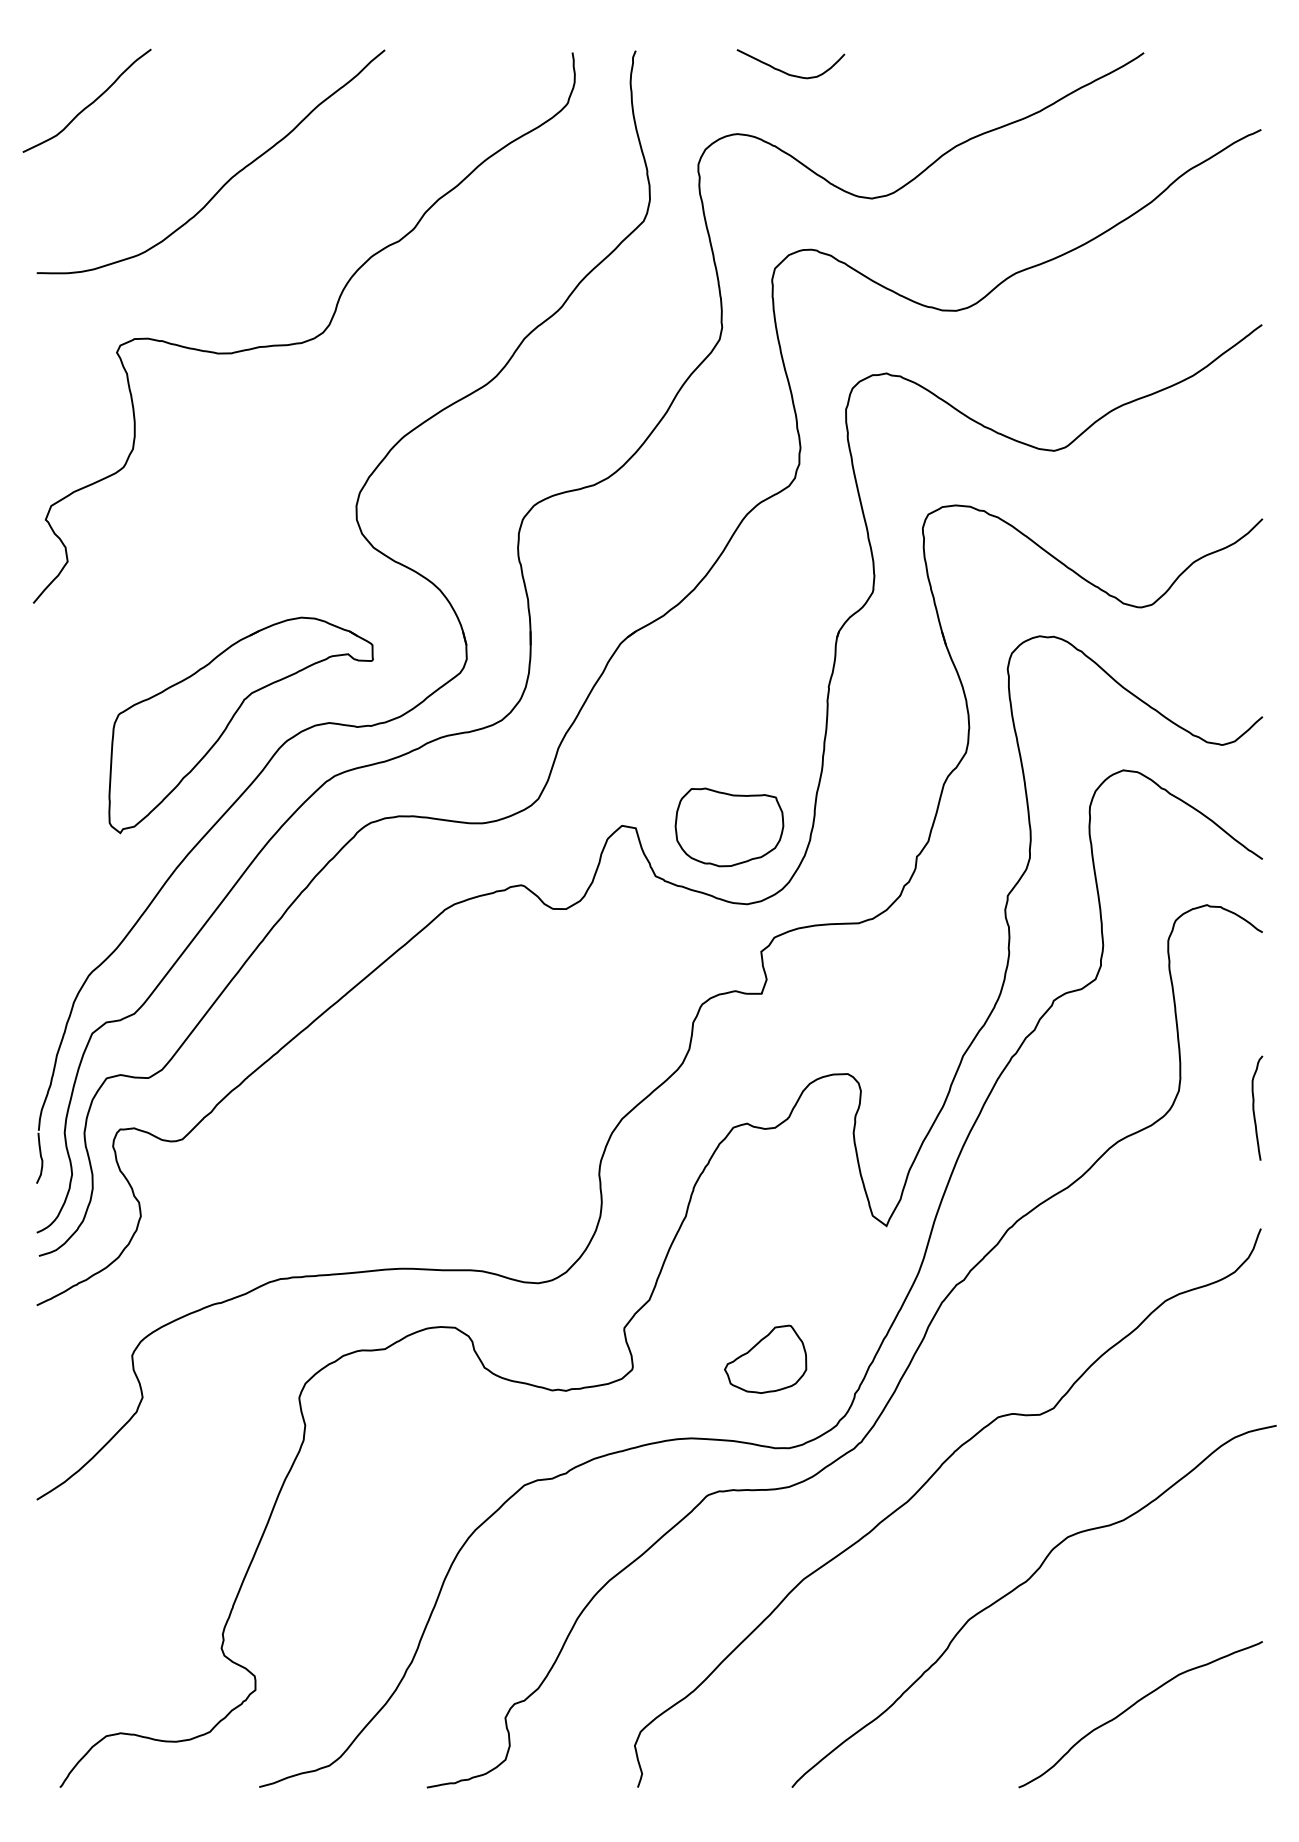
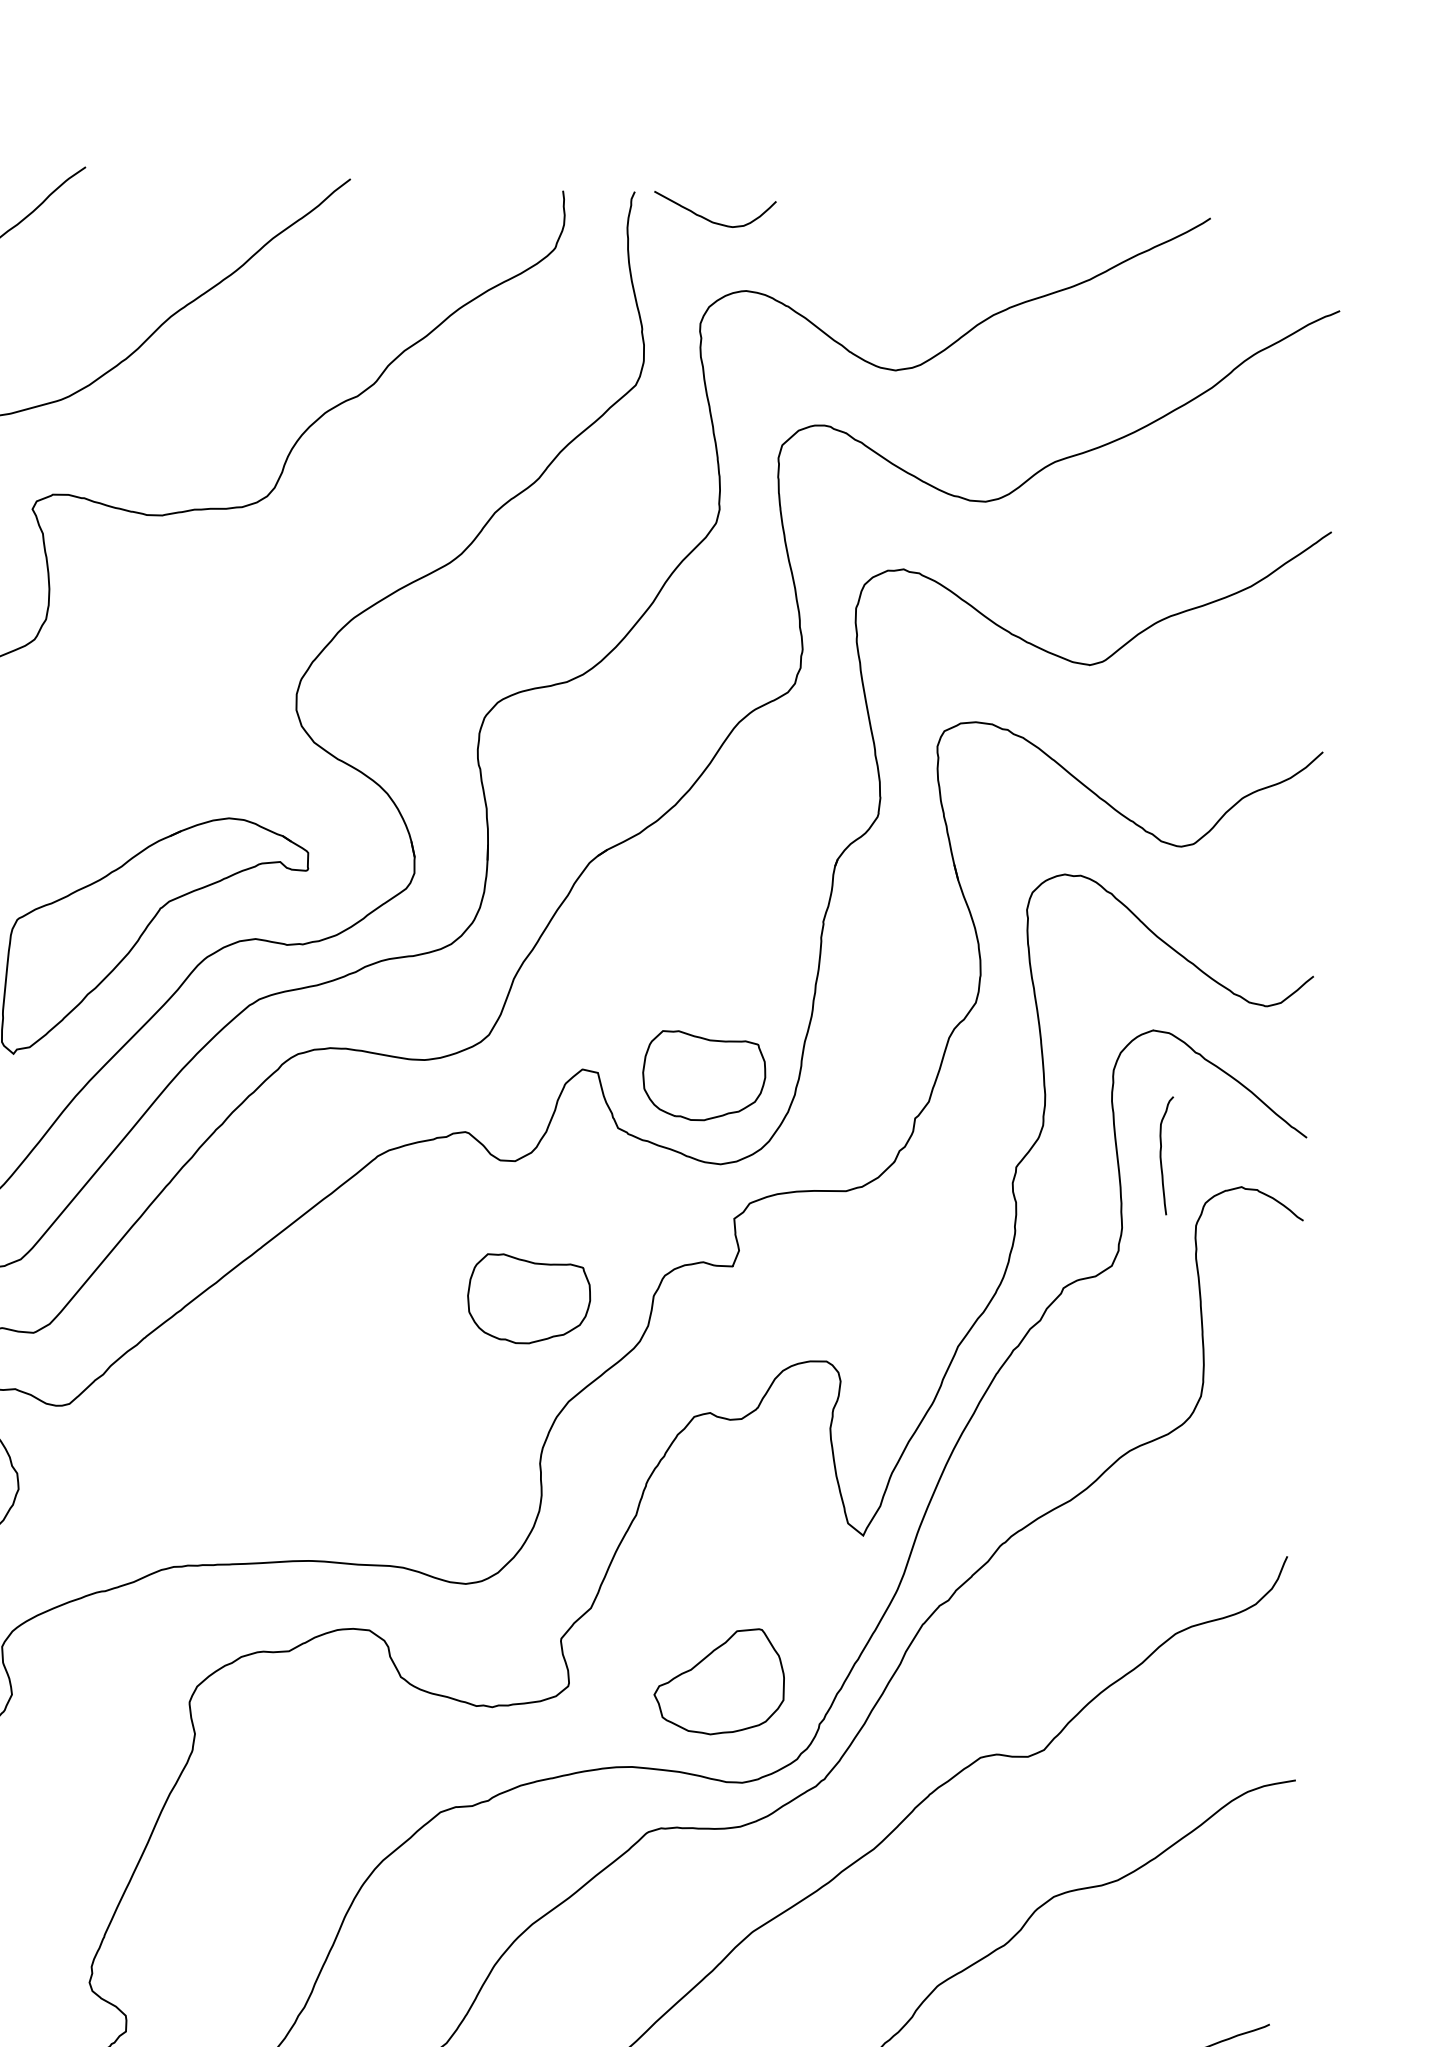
curve: (786, 72) -> (709, 219), moved
part: (583, 1030) -> (529, 1299), added
curve: (1254, 1107) -> (1161, 1154), moved
part: (765, 1358) -> (719, 1679), size x1.4

